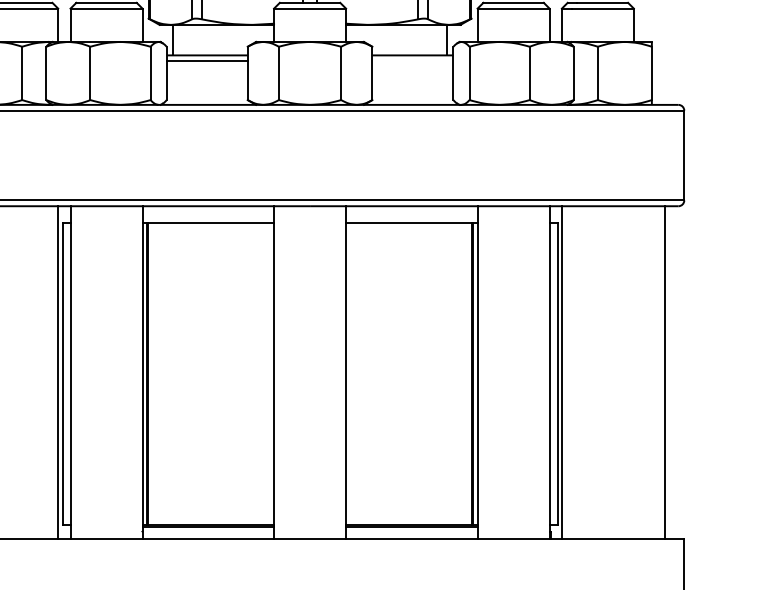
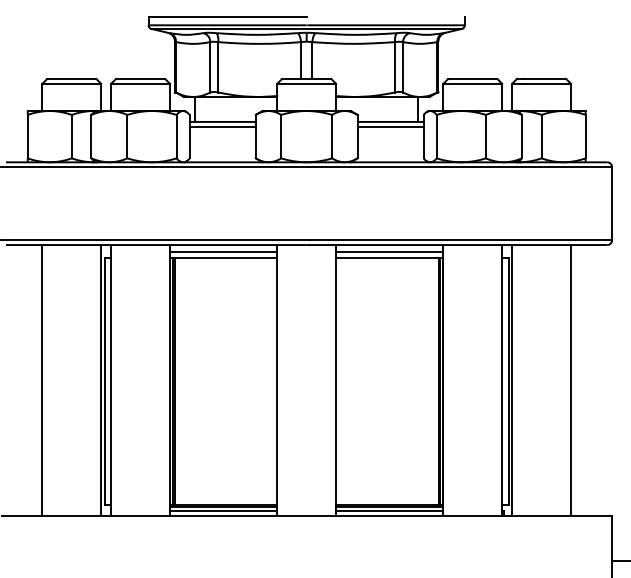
line: (412, 60) -> (390, 126), added
line: (208, 215) -> (223, 252), added
line: (411, 215) -> (389, 252), added
line: (663, 372) -> (570, 380), moved
line: (208, 531) -> (223, 510), added
line: (411, 531) -> (389, 510), added

